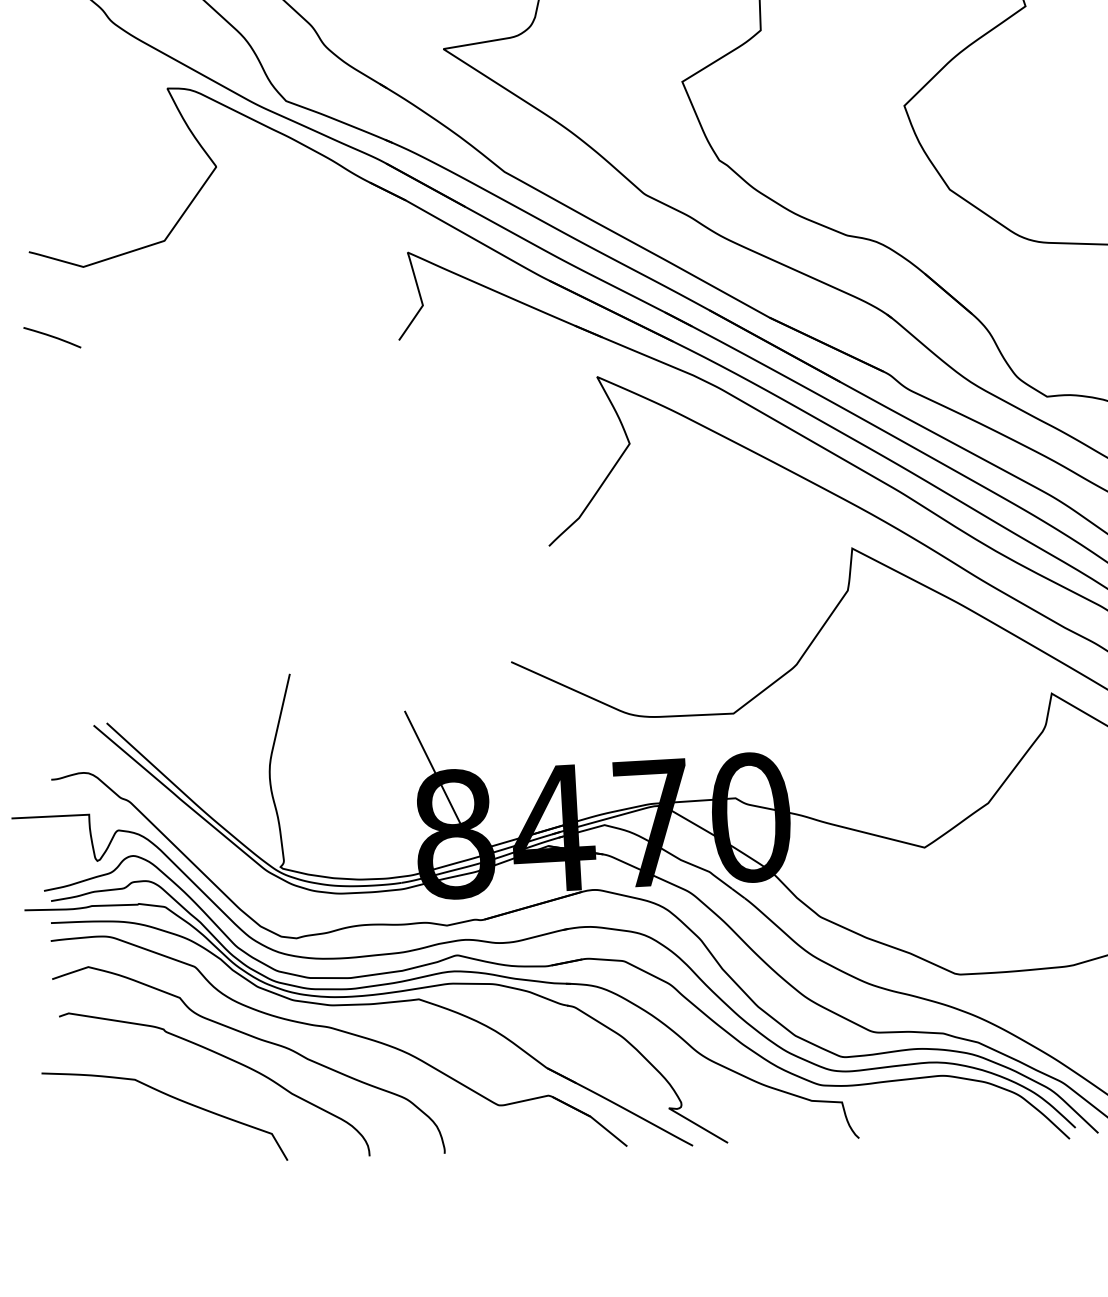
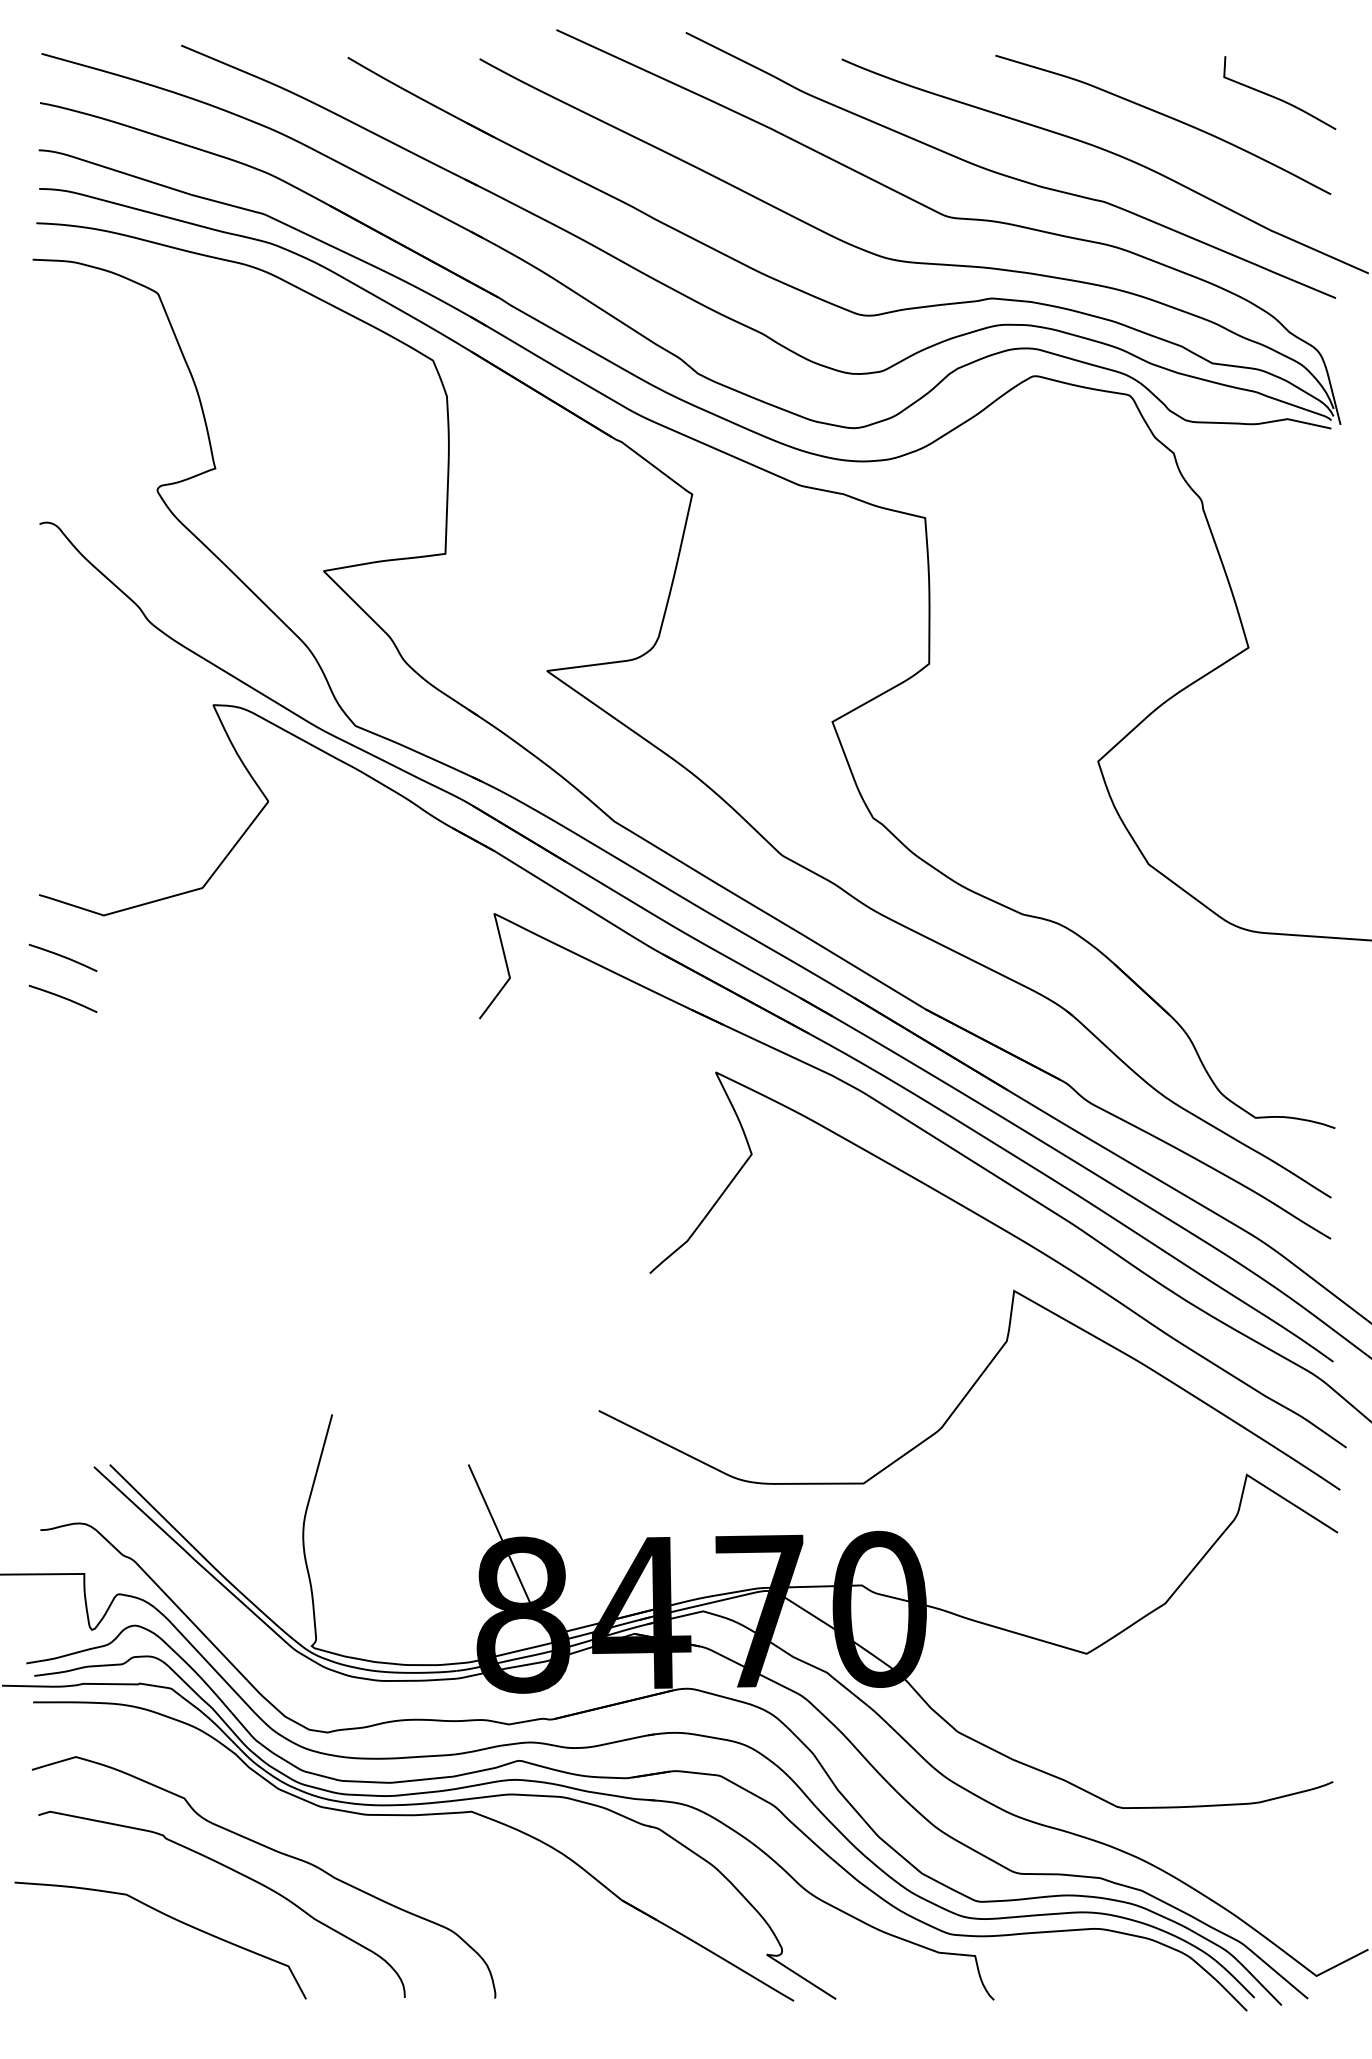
curve: (50, 303) -> (62, 957), added
part: (341, 1032) -> (377, 1847), removed

